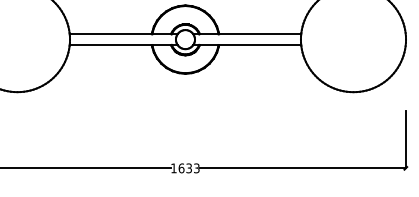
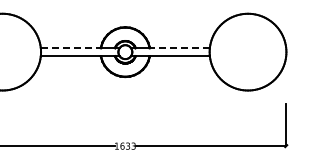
line: (110, 34) -> (70, 48), solid -> dashed
line: (259, 34) -> (179, 48), solid -> dashed

